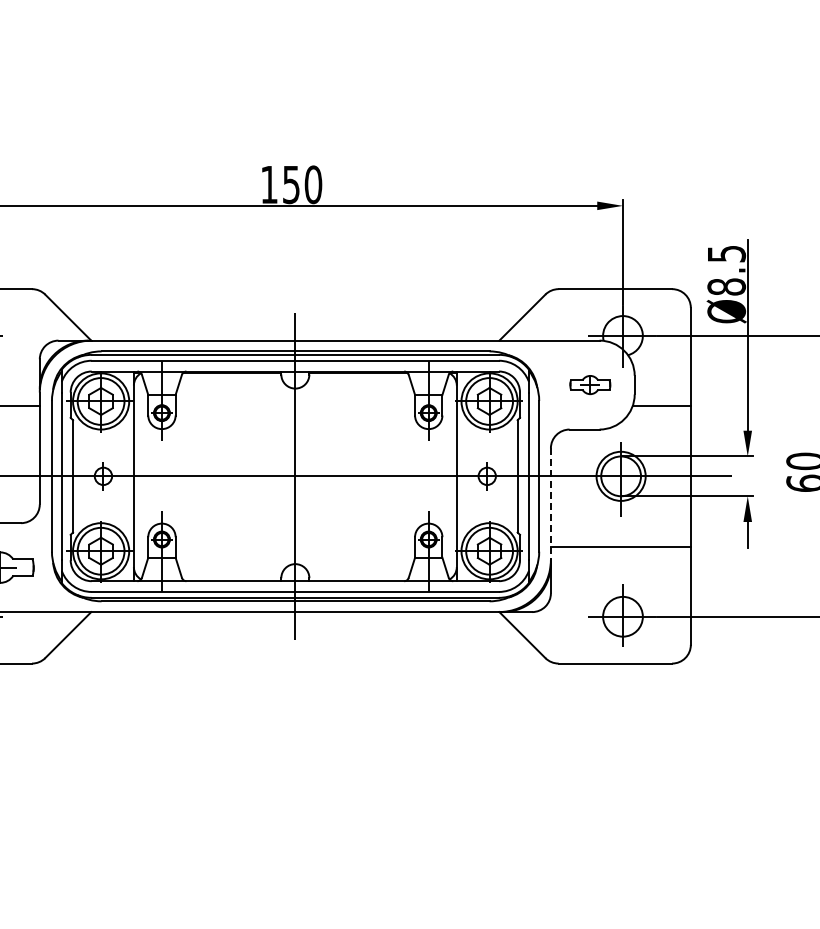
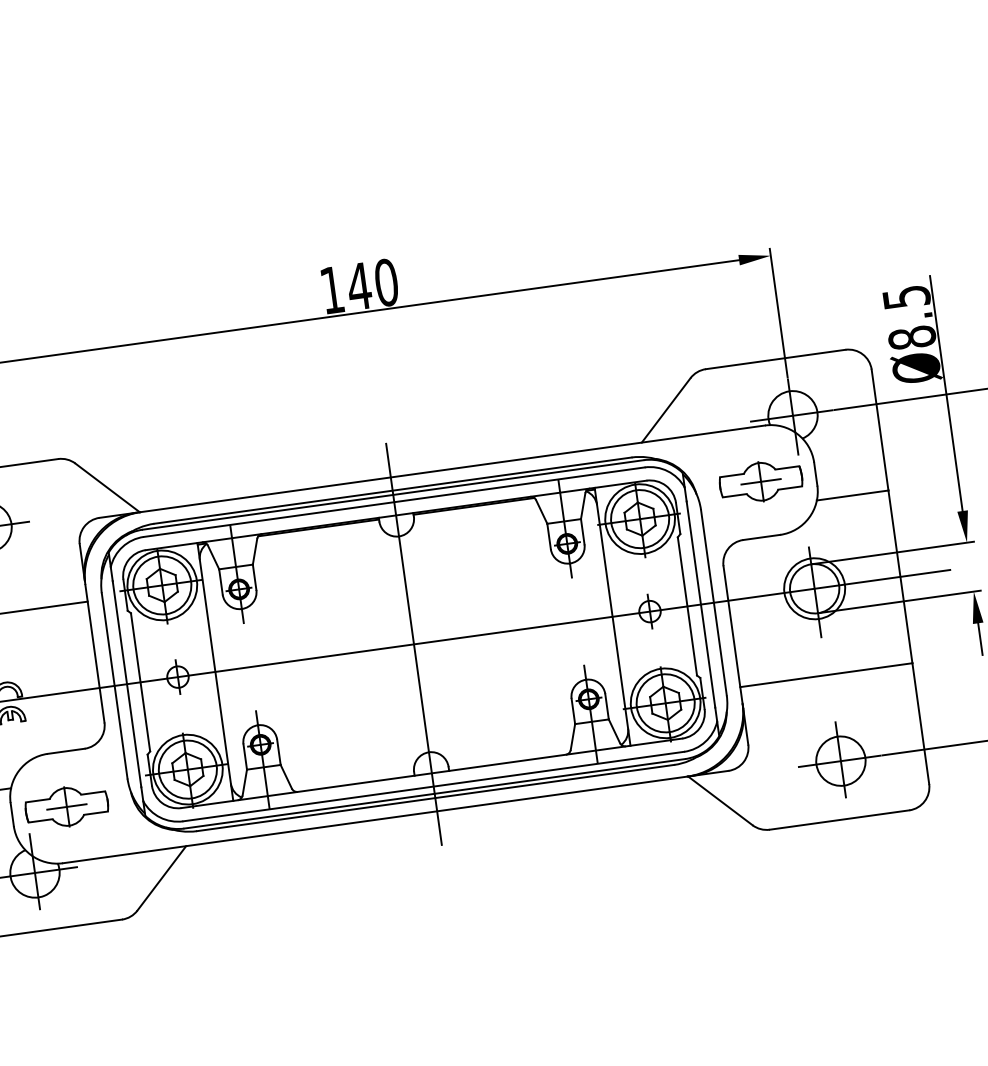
text: (291, 185) -> (359, 287), 150 -> 140
part: (590, 384) -> (761, 481), size x1.67
line: (550, 504) -> (732, 635), dashed -> solid

